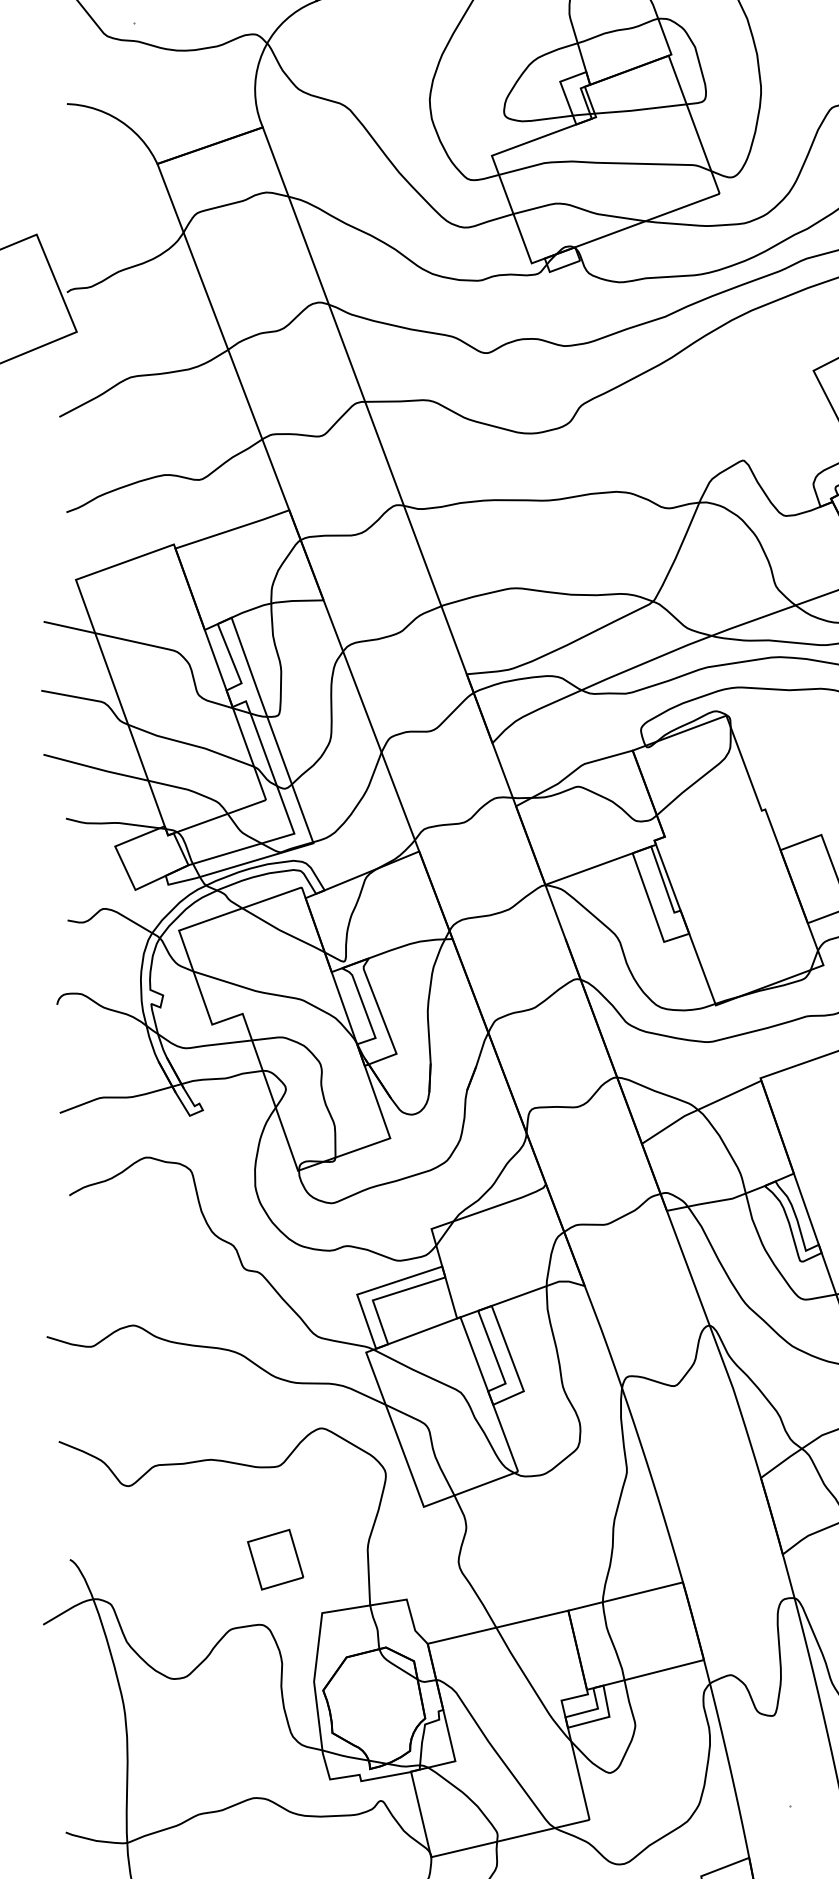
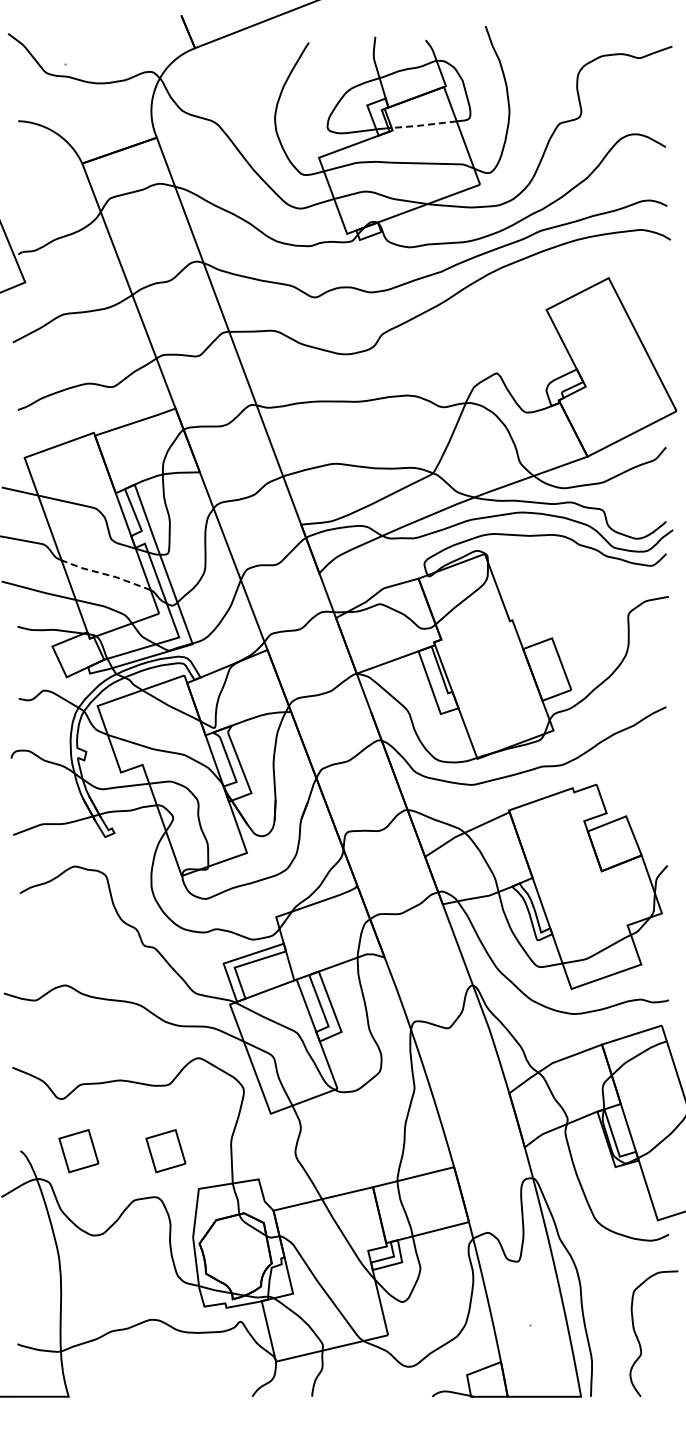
line: (639, 110) -> (423, 125), solid -> dashed
line: (190, 744) -> (105, 574), solid -> dashed
part: (152, 1560) -> (78, 1151), added

